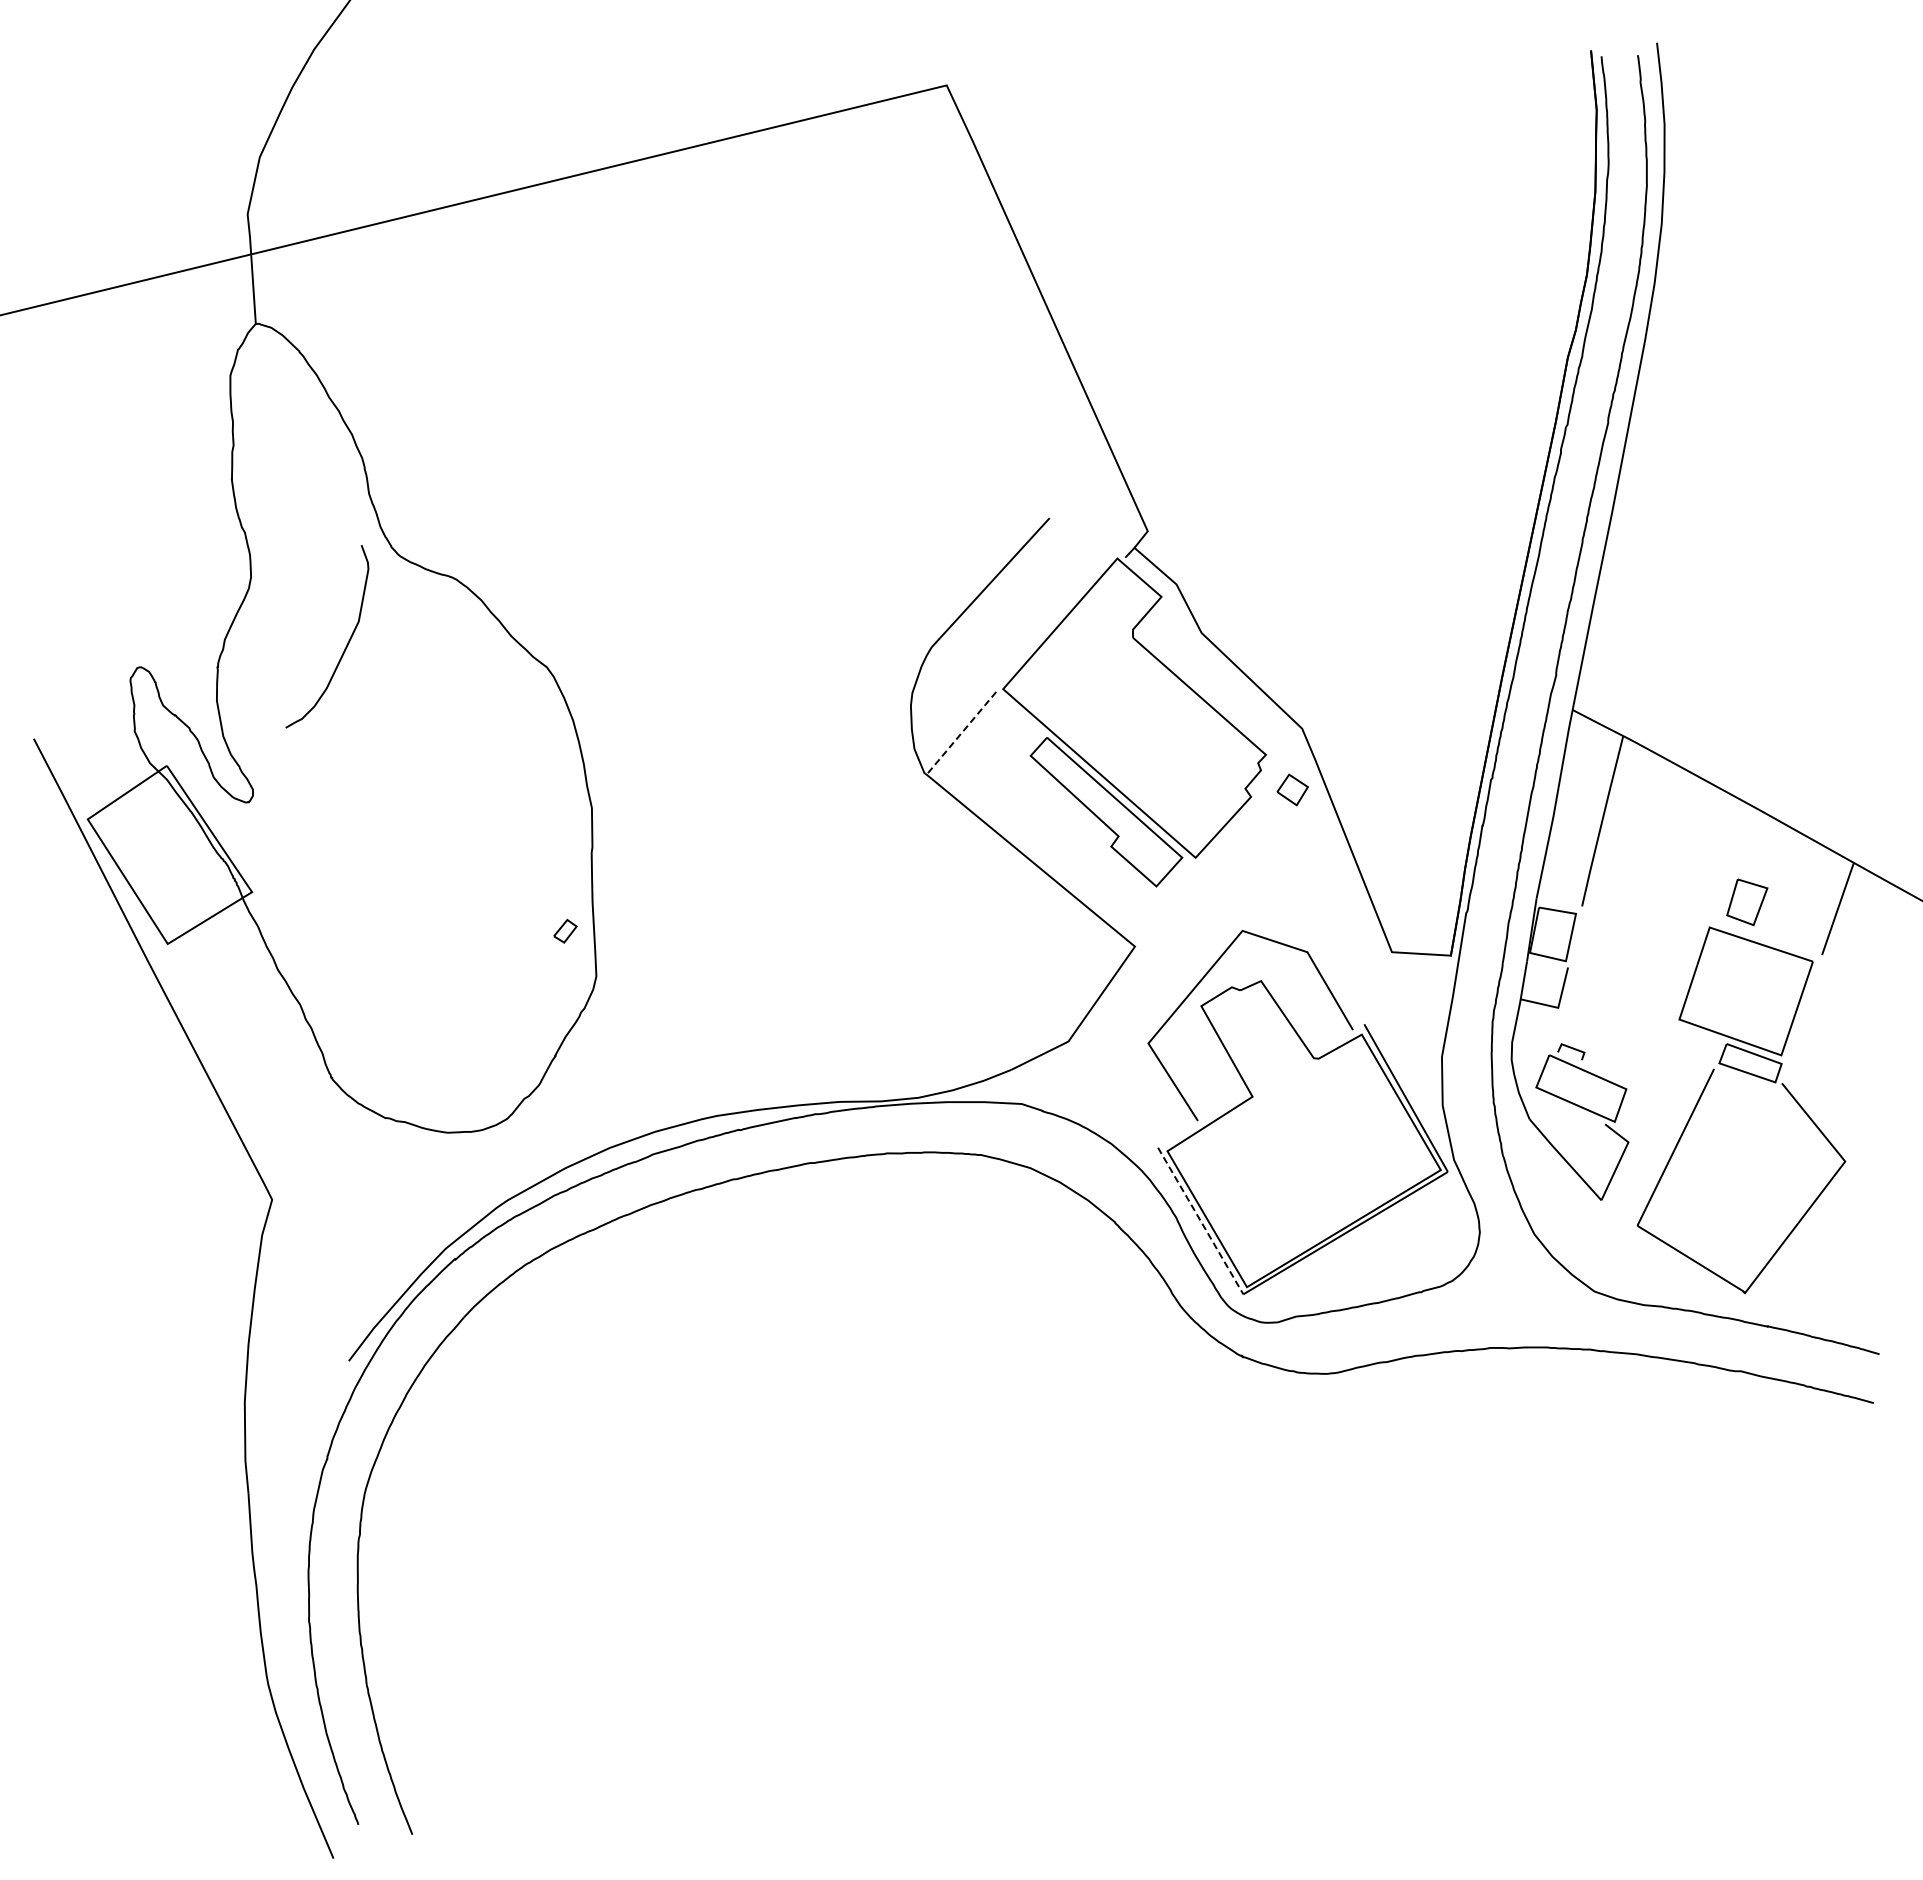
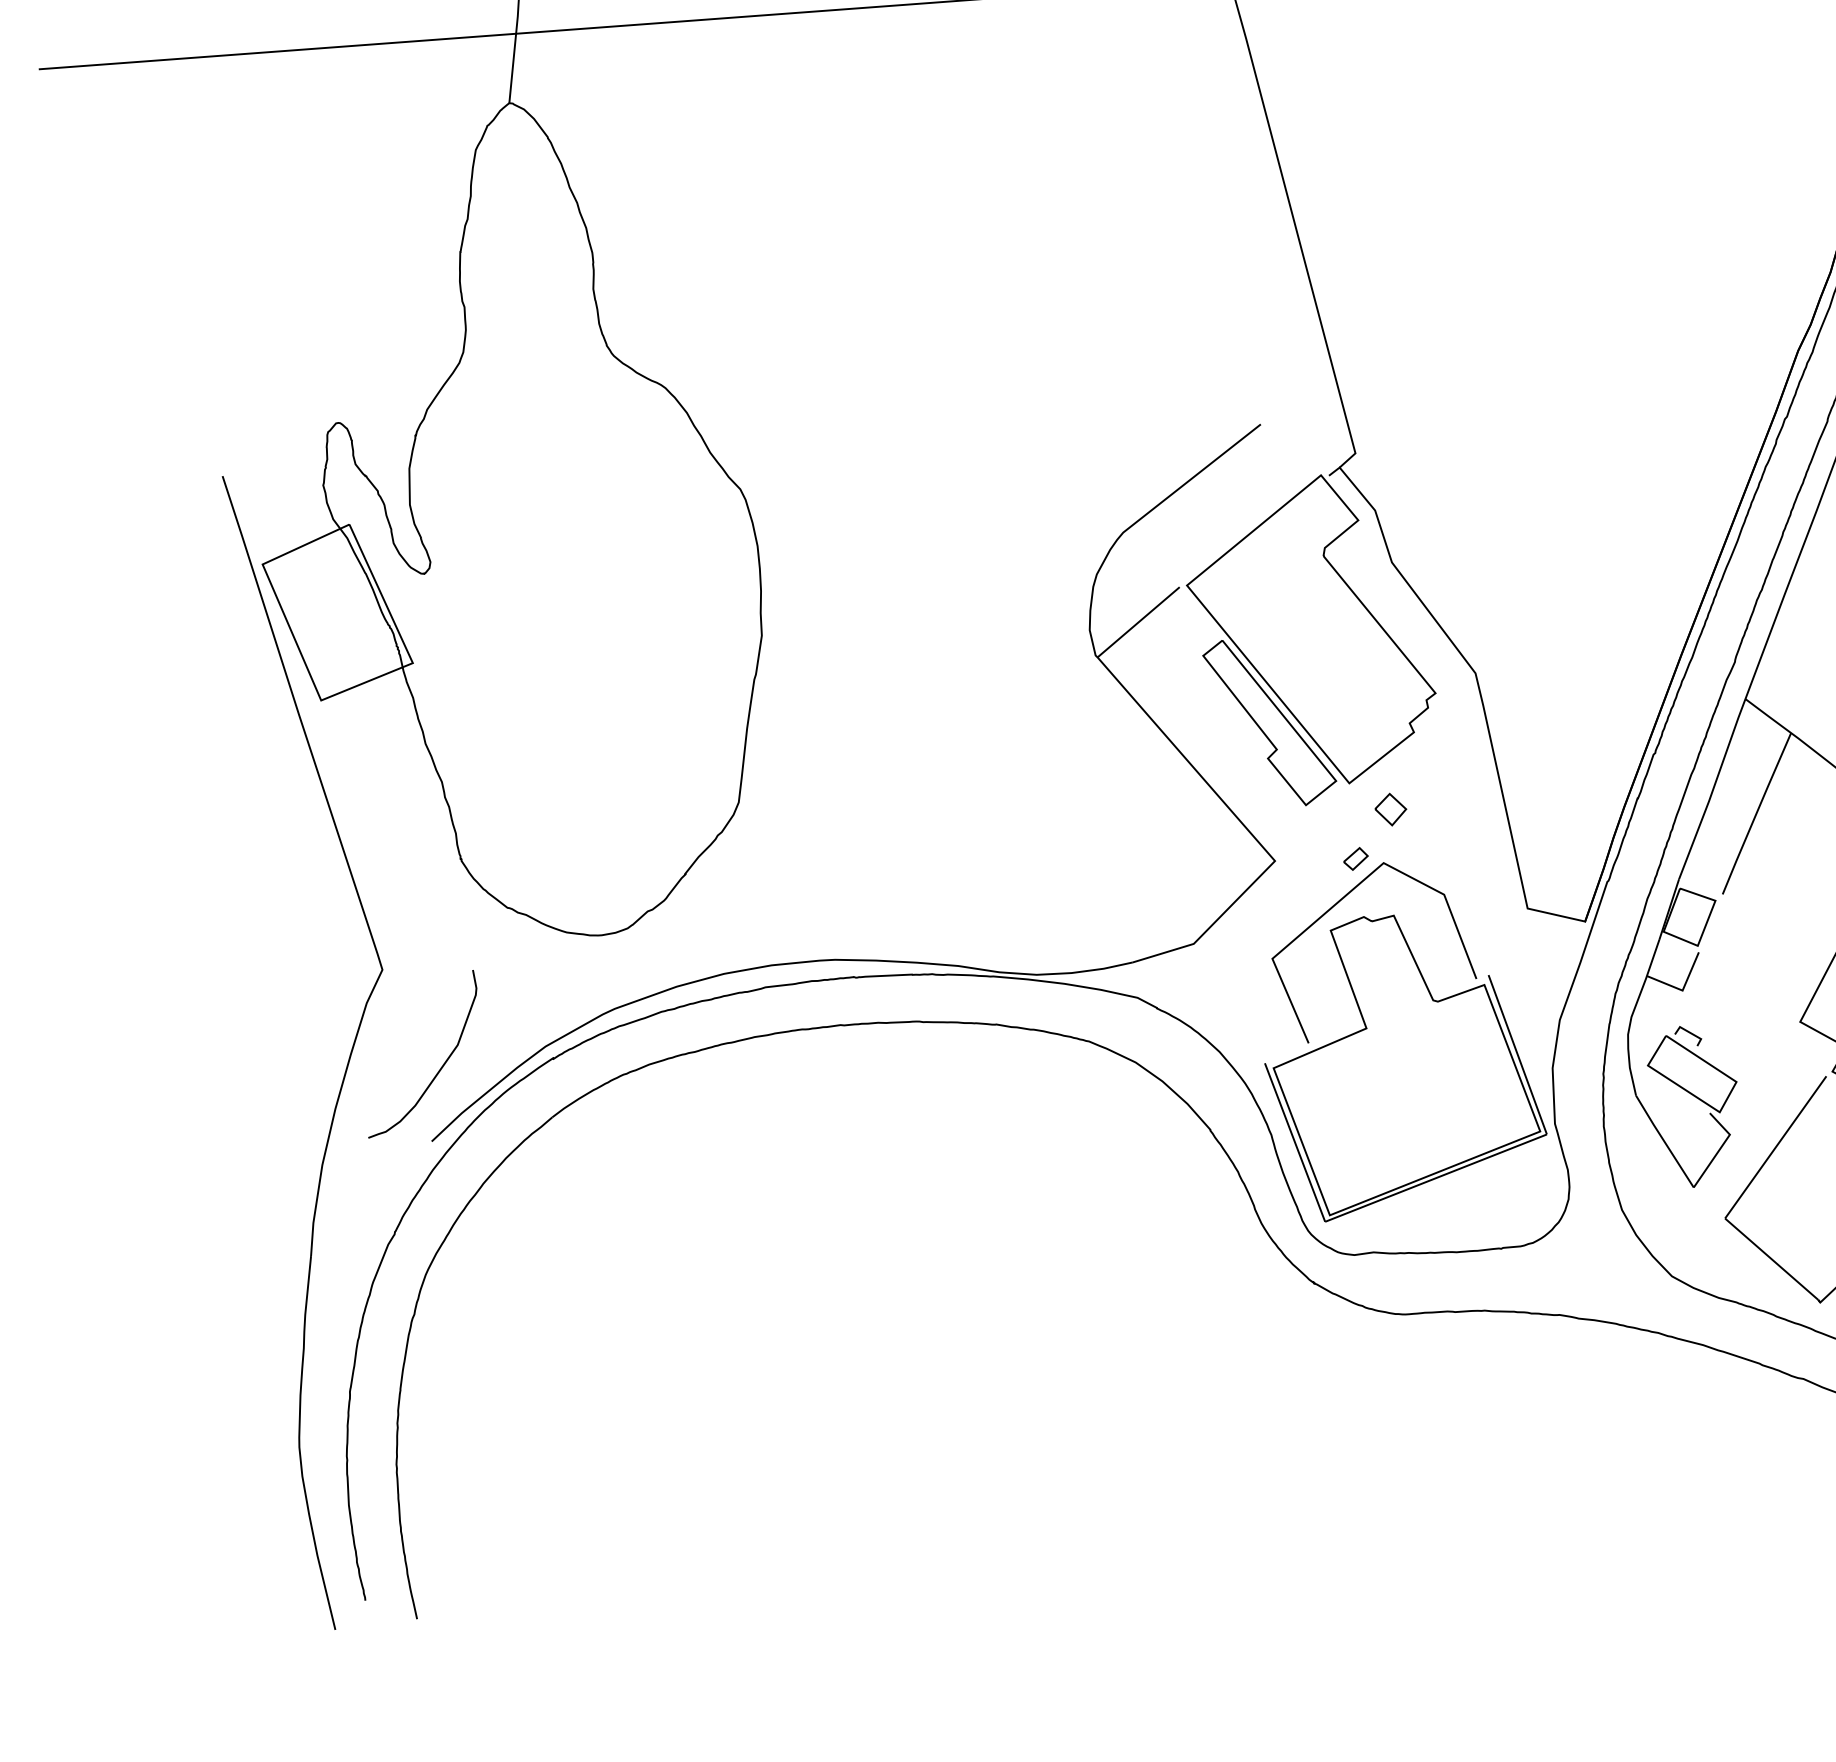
curve: (345, 646) -> (440, 1067), moved
line: (961, 733) -> (1138, 622), dashed -> solid
part: (1292, 789) -> (1390, 809), moved
part: (565, 930) -> (1356, 858), moved
line: (1200, 1221) -> (1294, 1142), dashed -> solid

